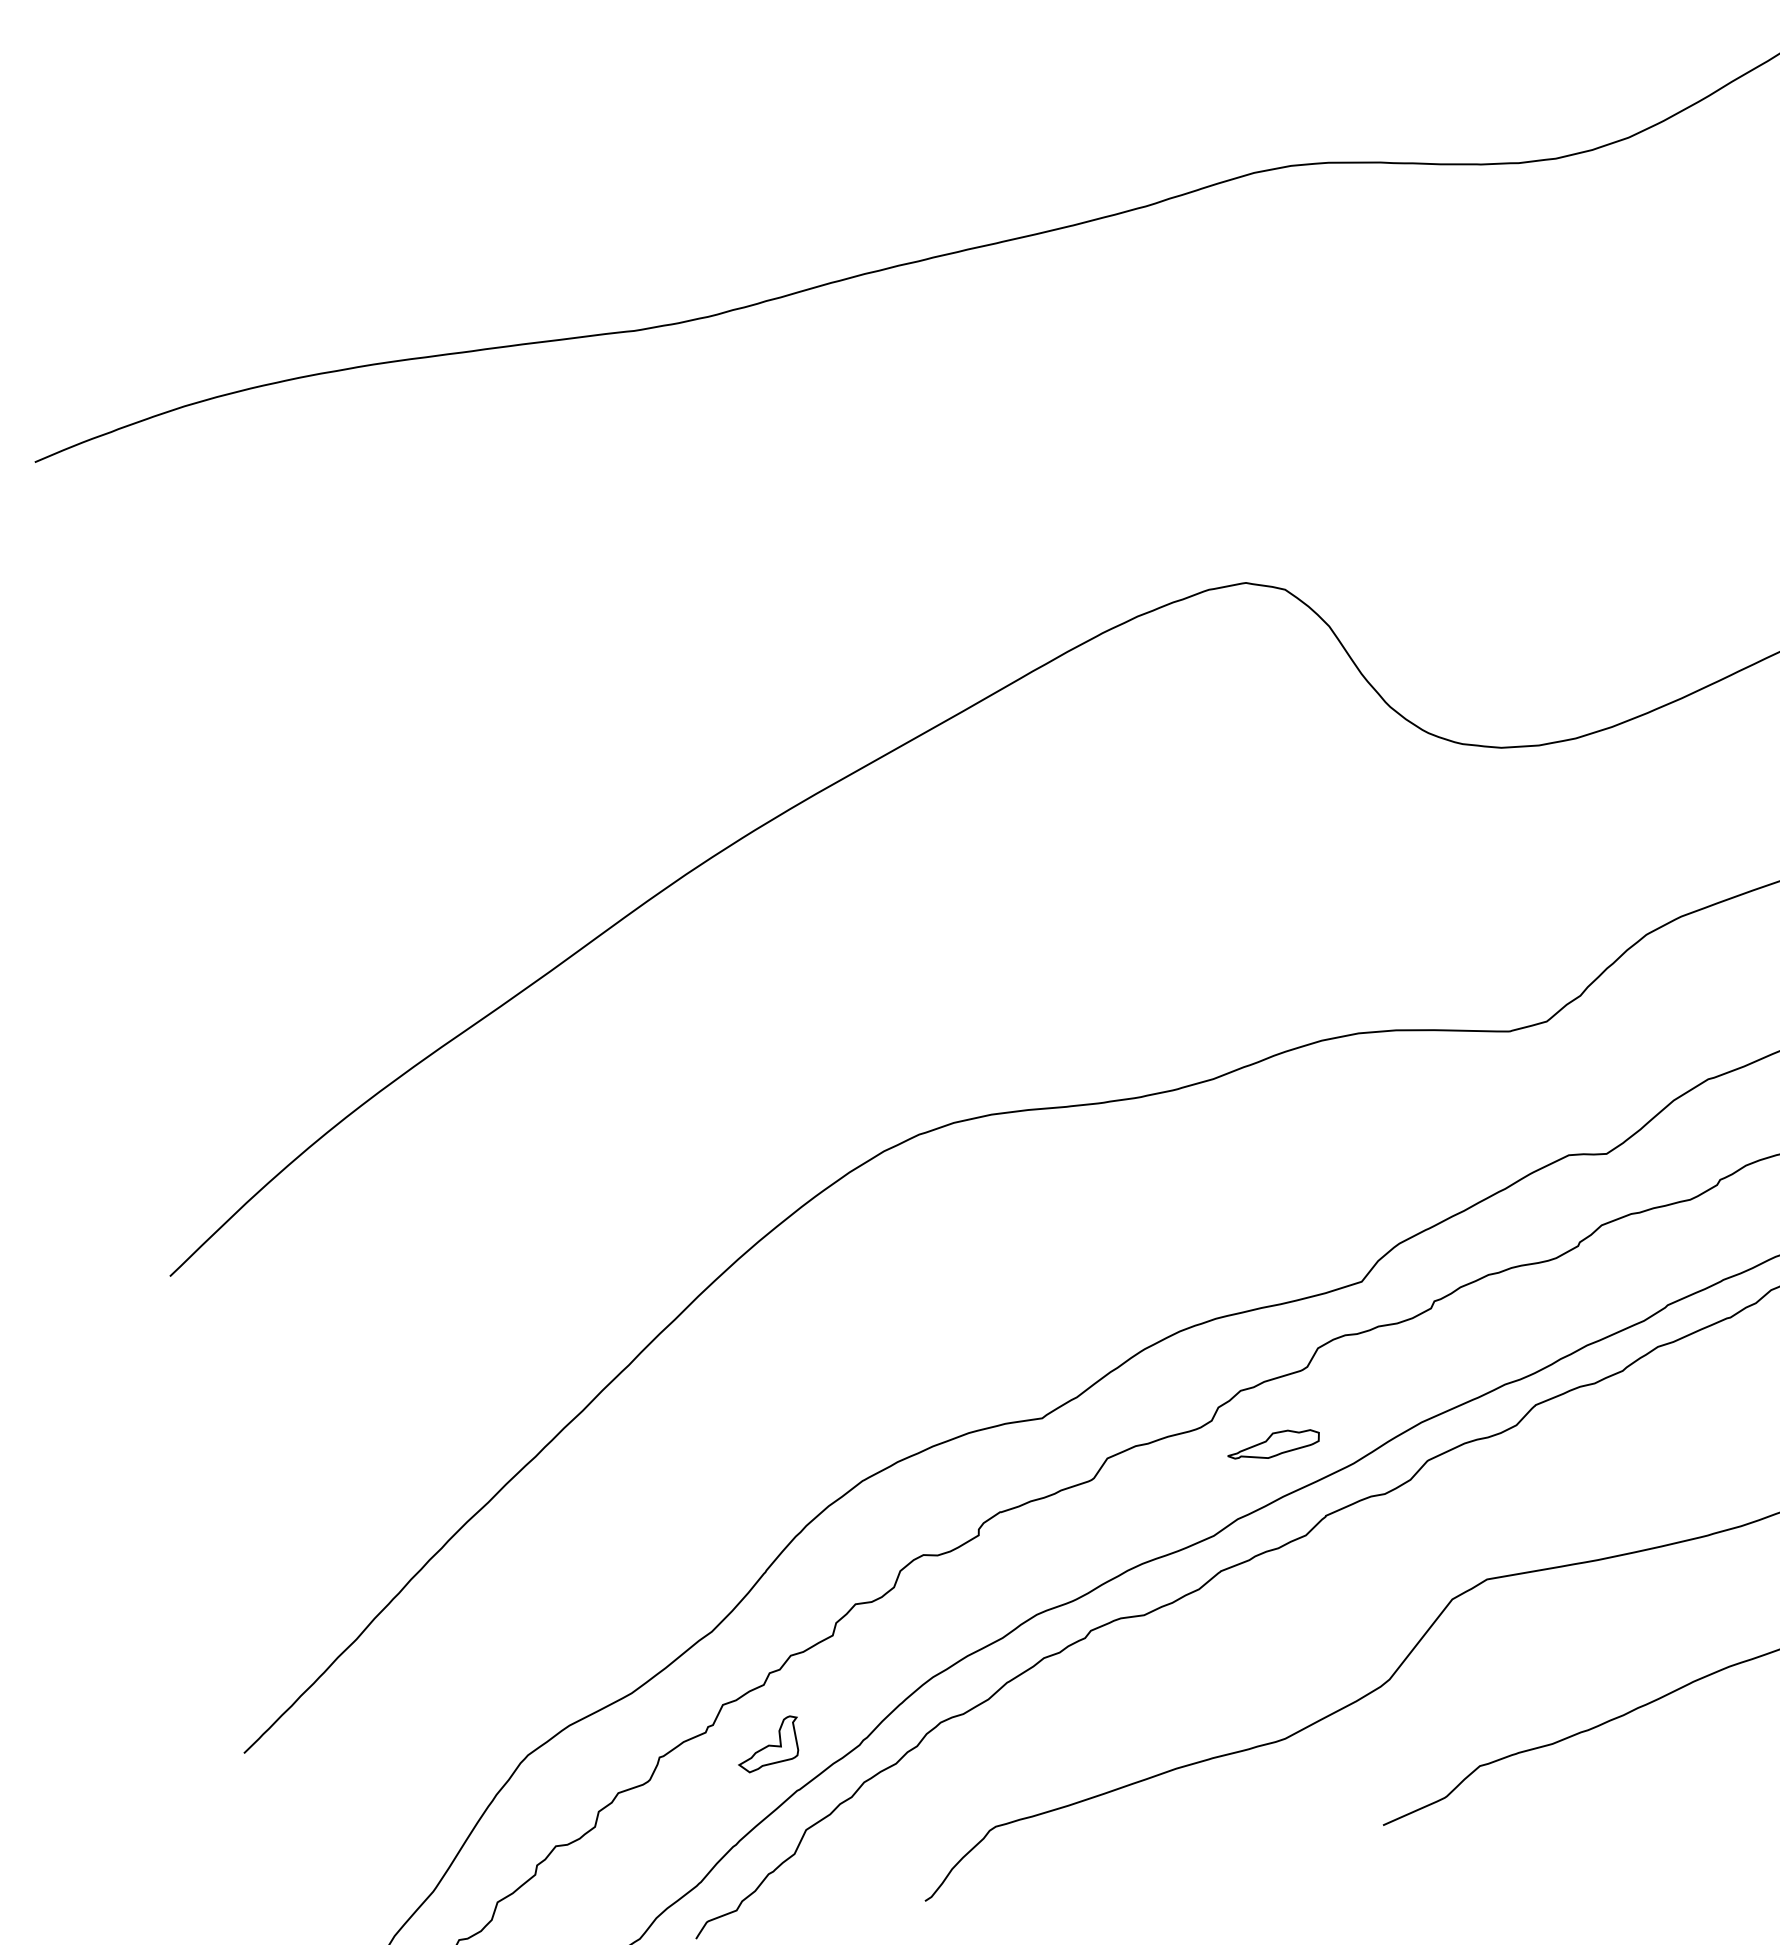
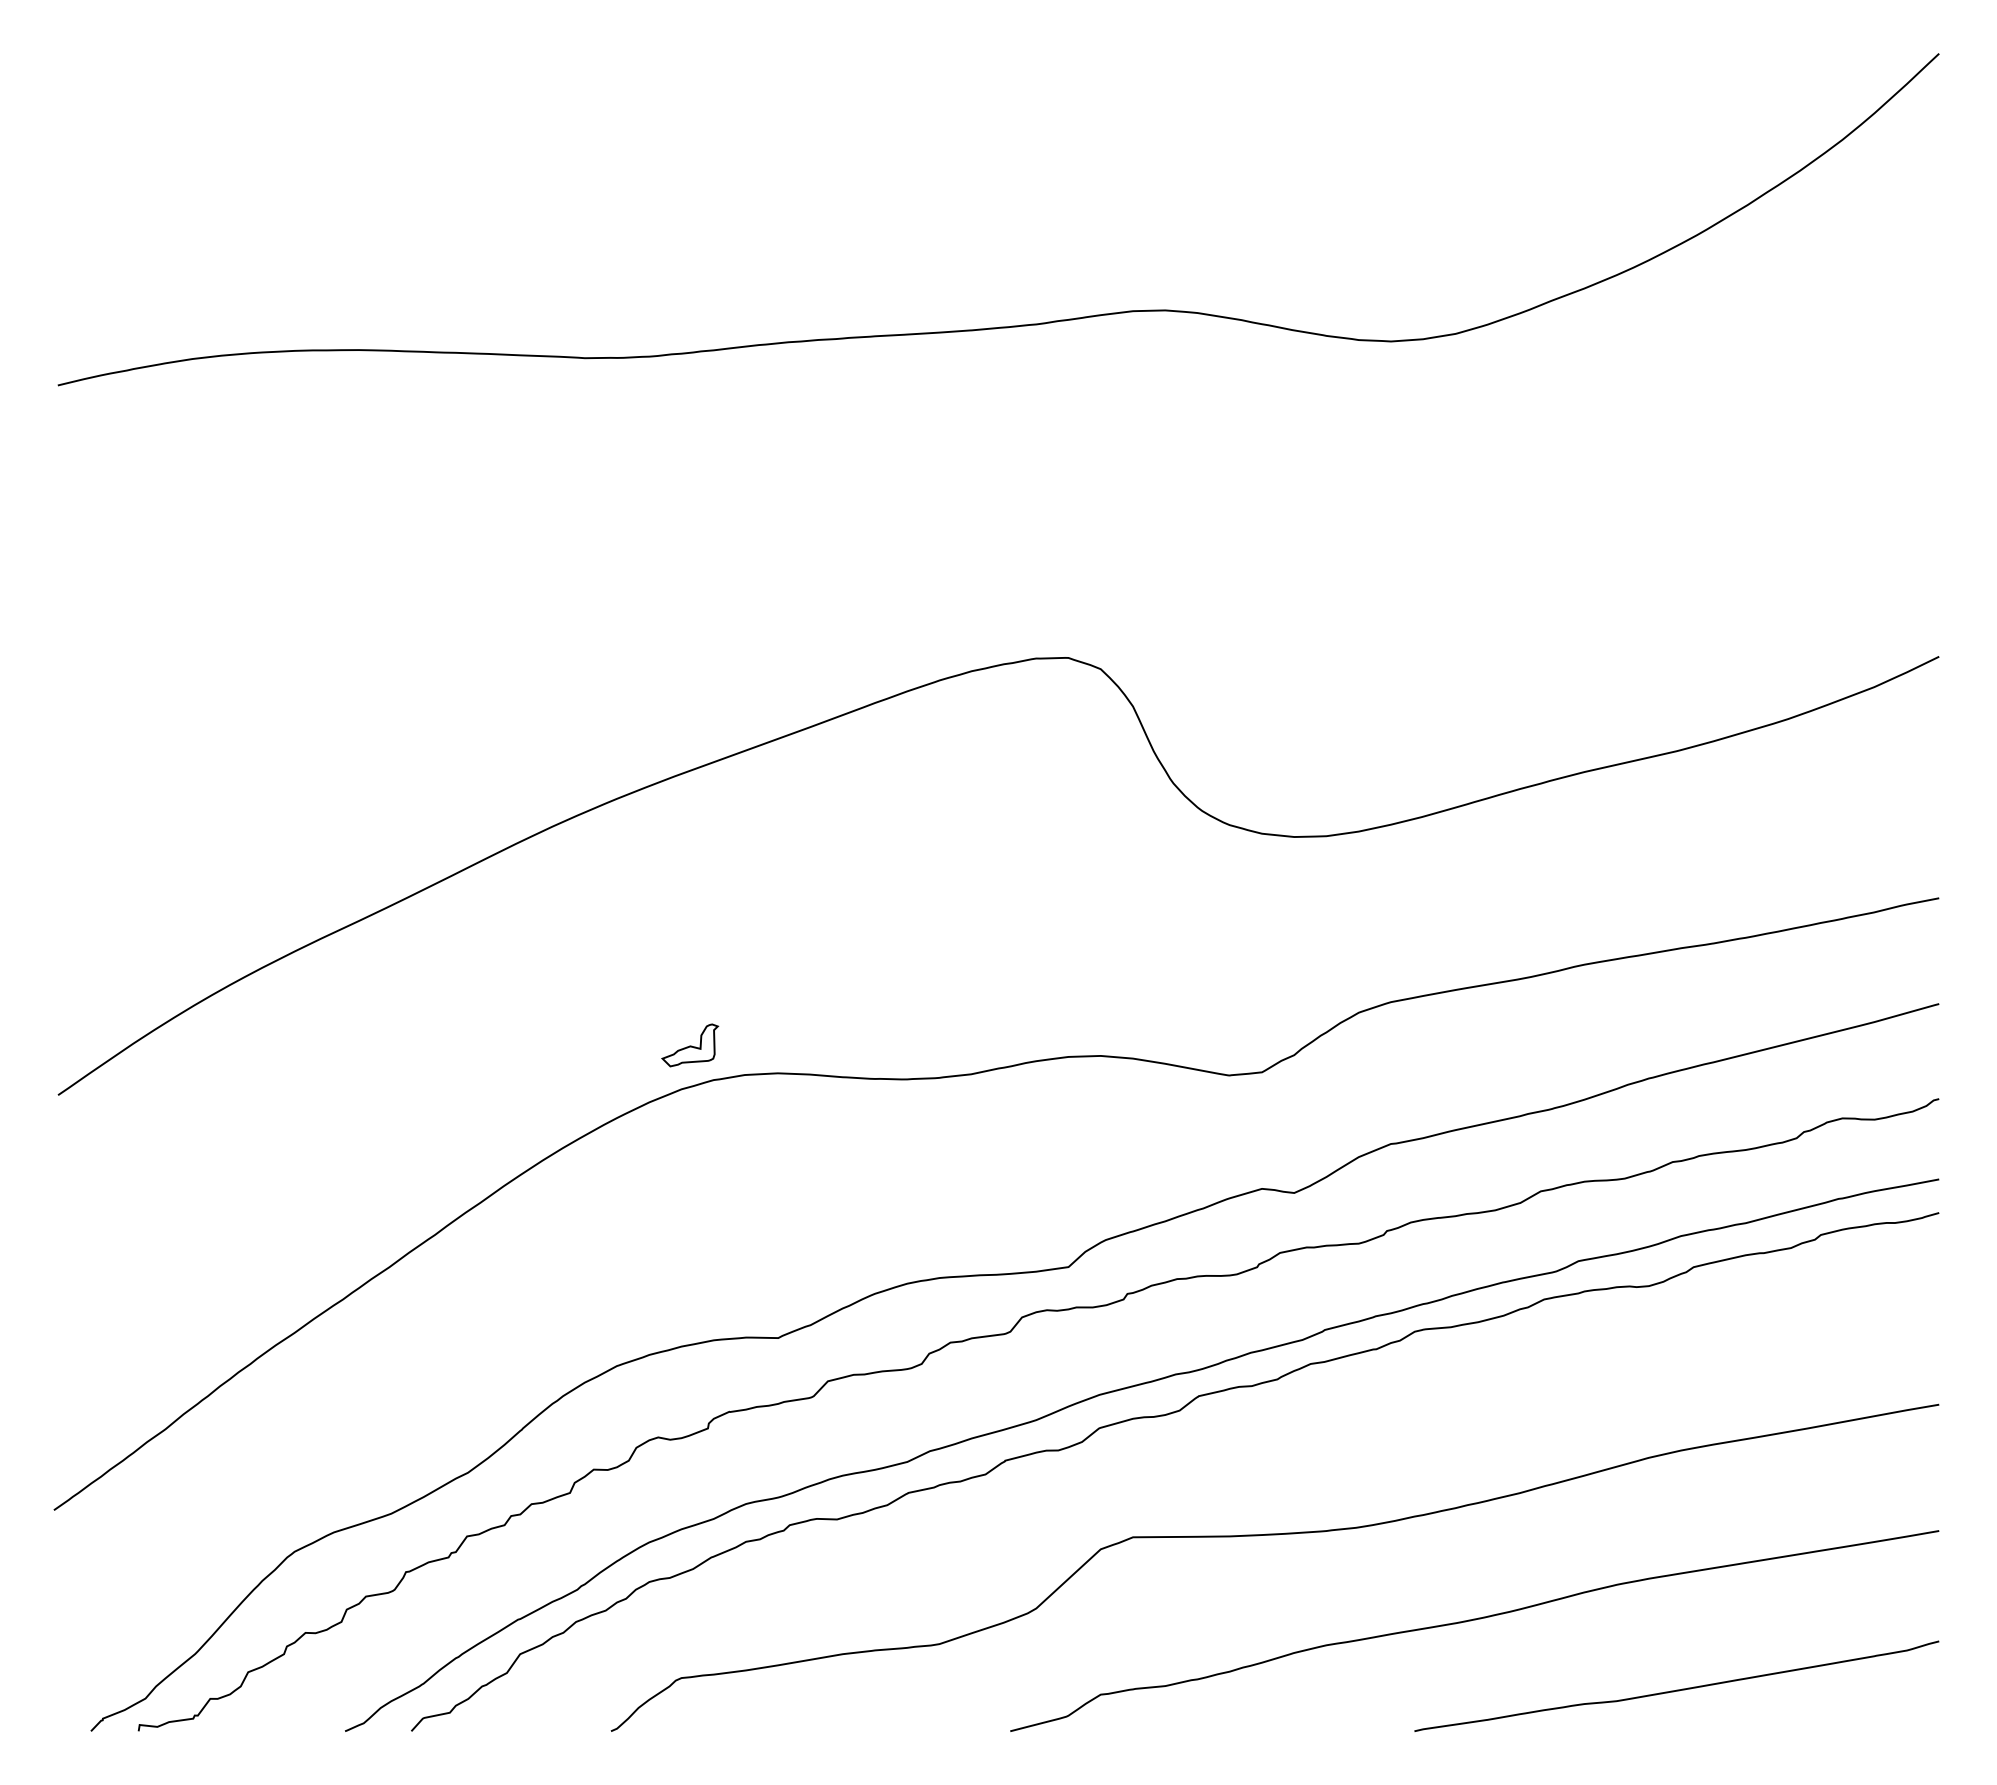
part: (1273, 1445) -> (970, 1393), removed
part: (768, 1744) -> (690, 1045), moved

